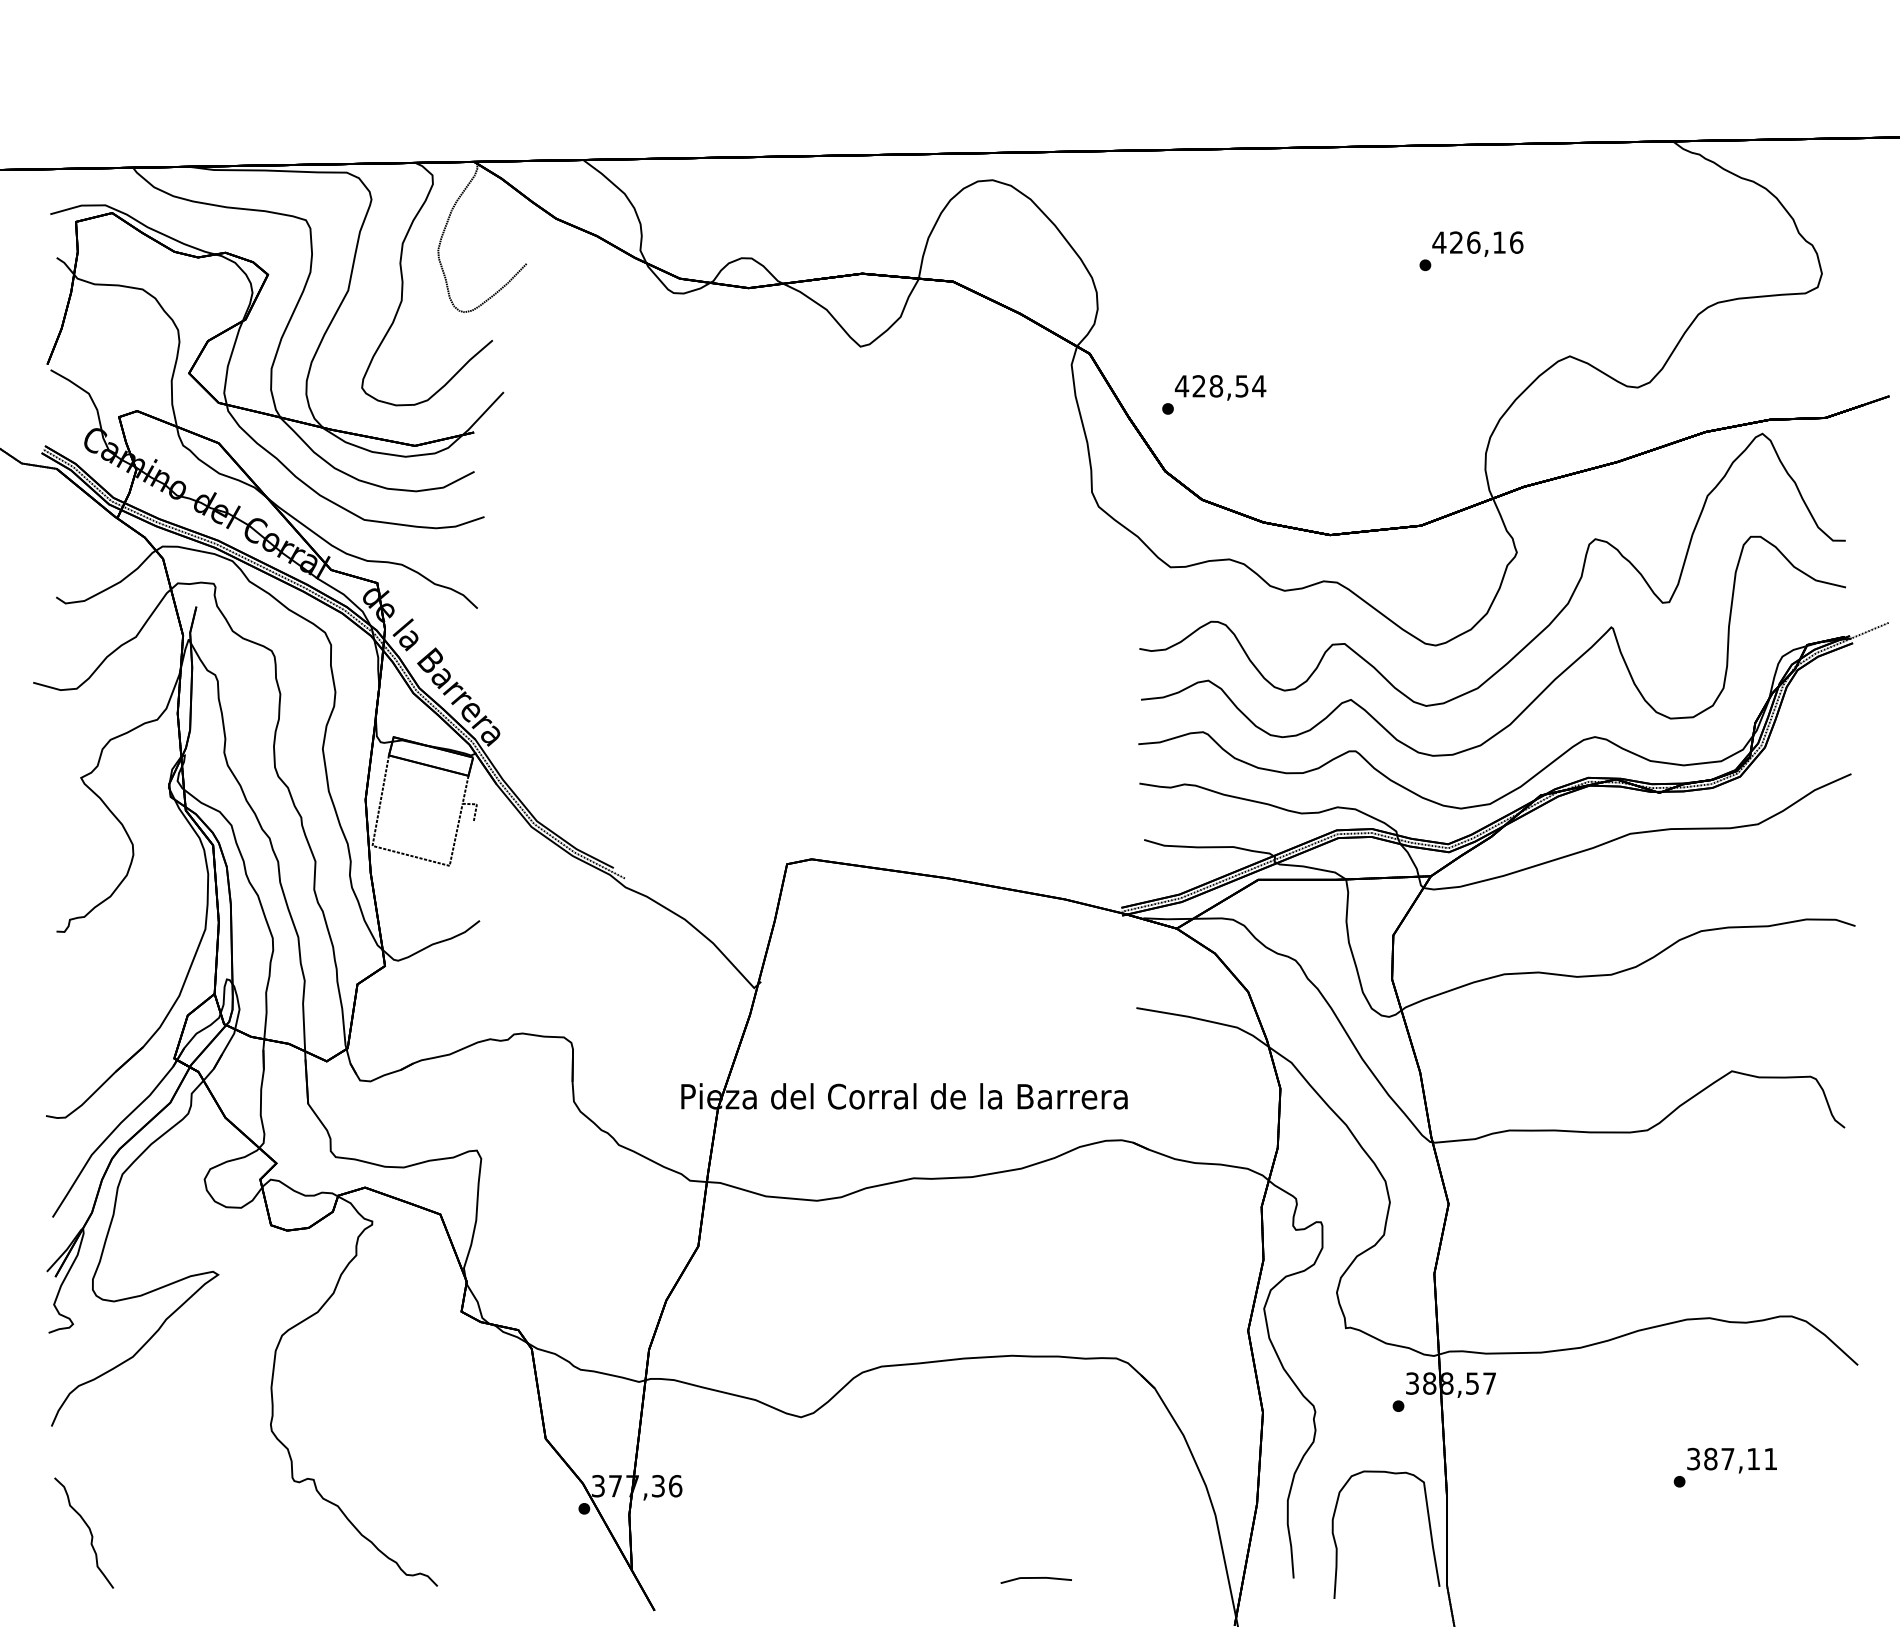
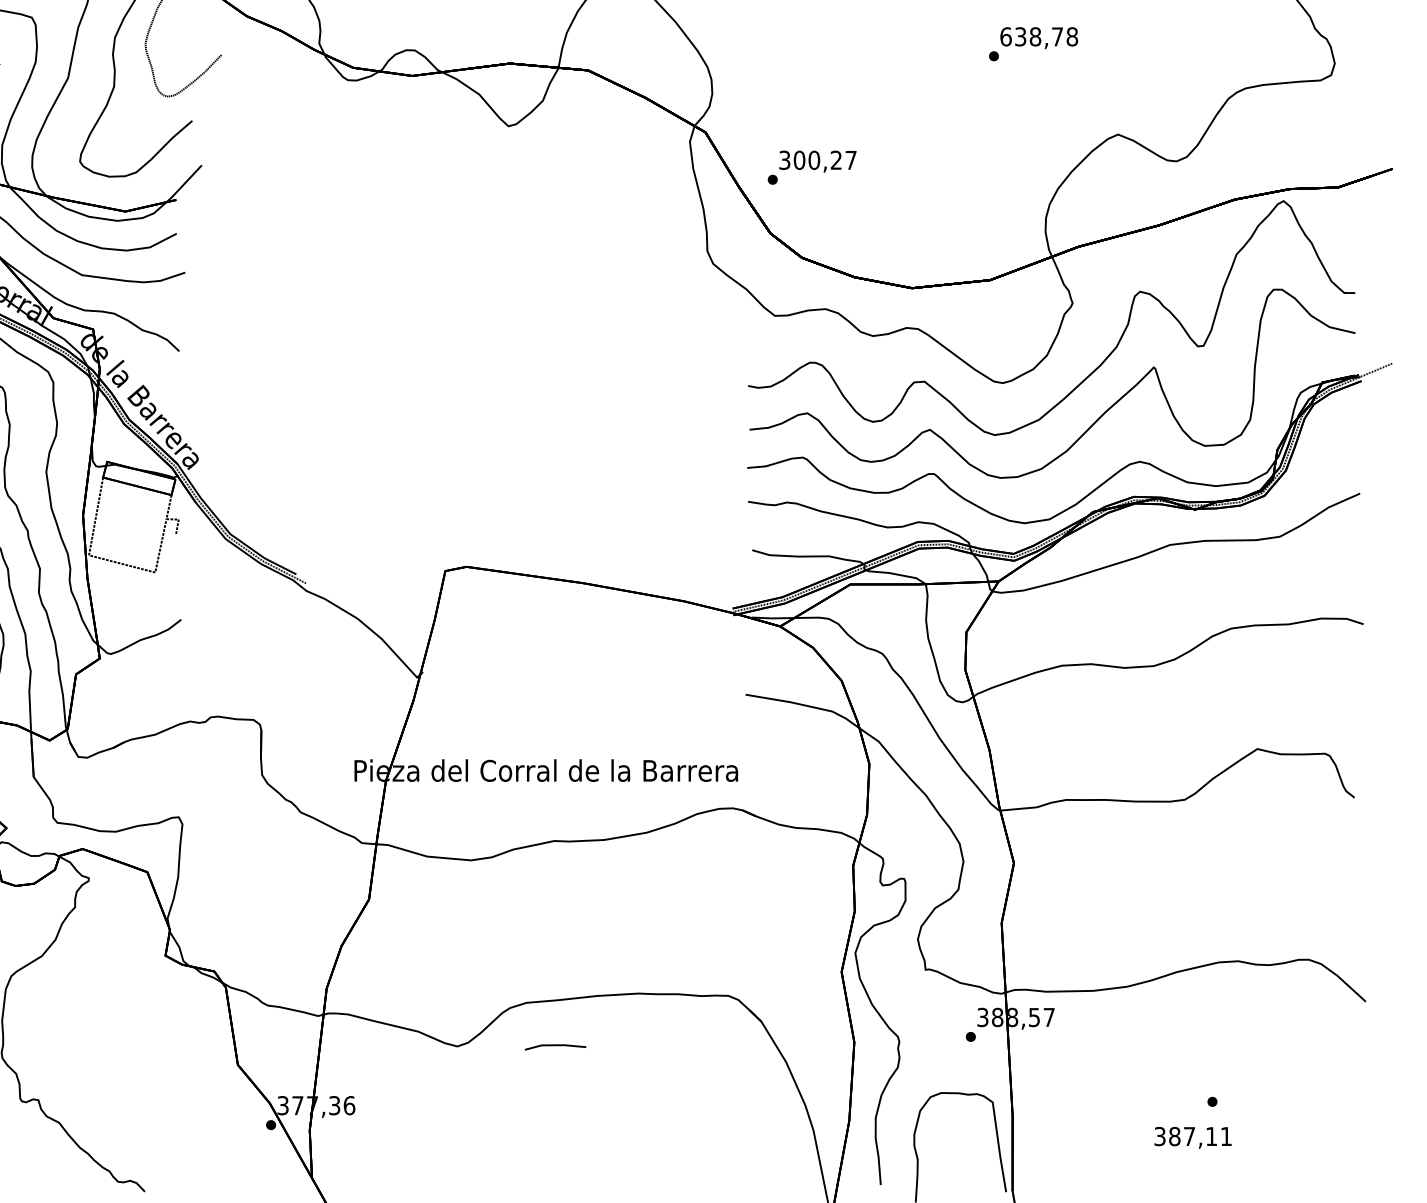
text: (1477, 242) -> (1038, 36), 426,16 -> 638,78
text: (1220, 386) -> (817, 160), 428,54 -> 300,27
text: (1731, 1460) -> (1192, 1137), moved
line: (1035, 1578) -> (554, 1045), moved

